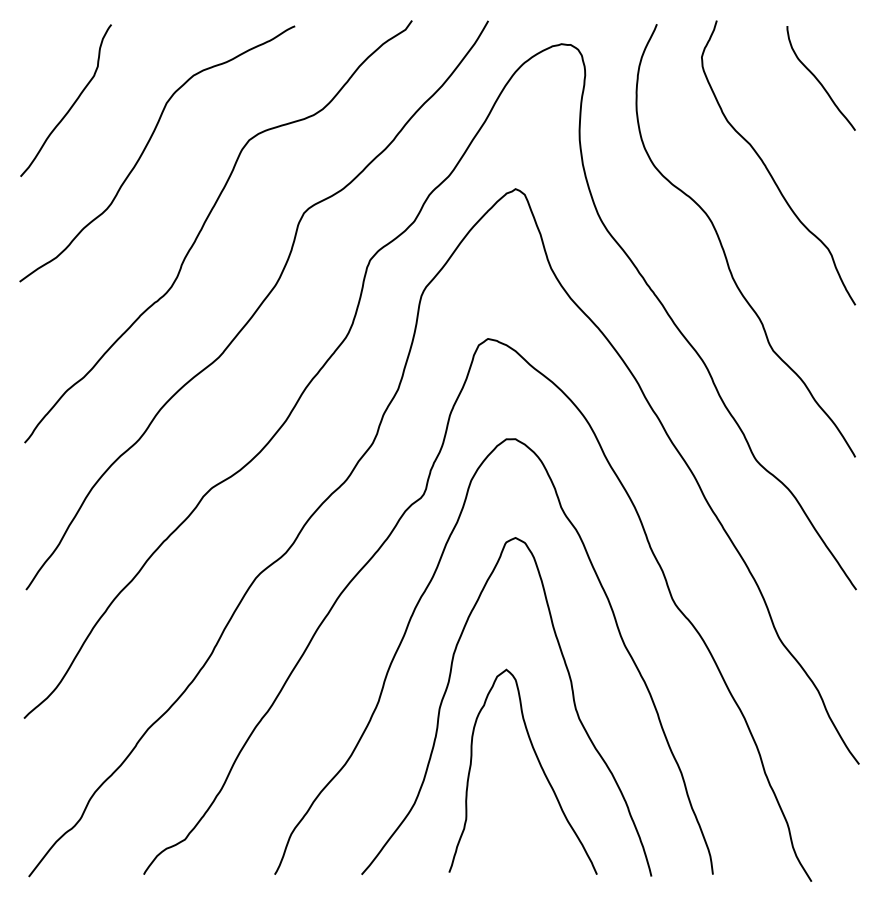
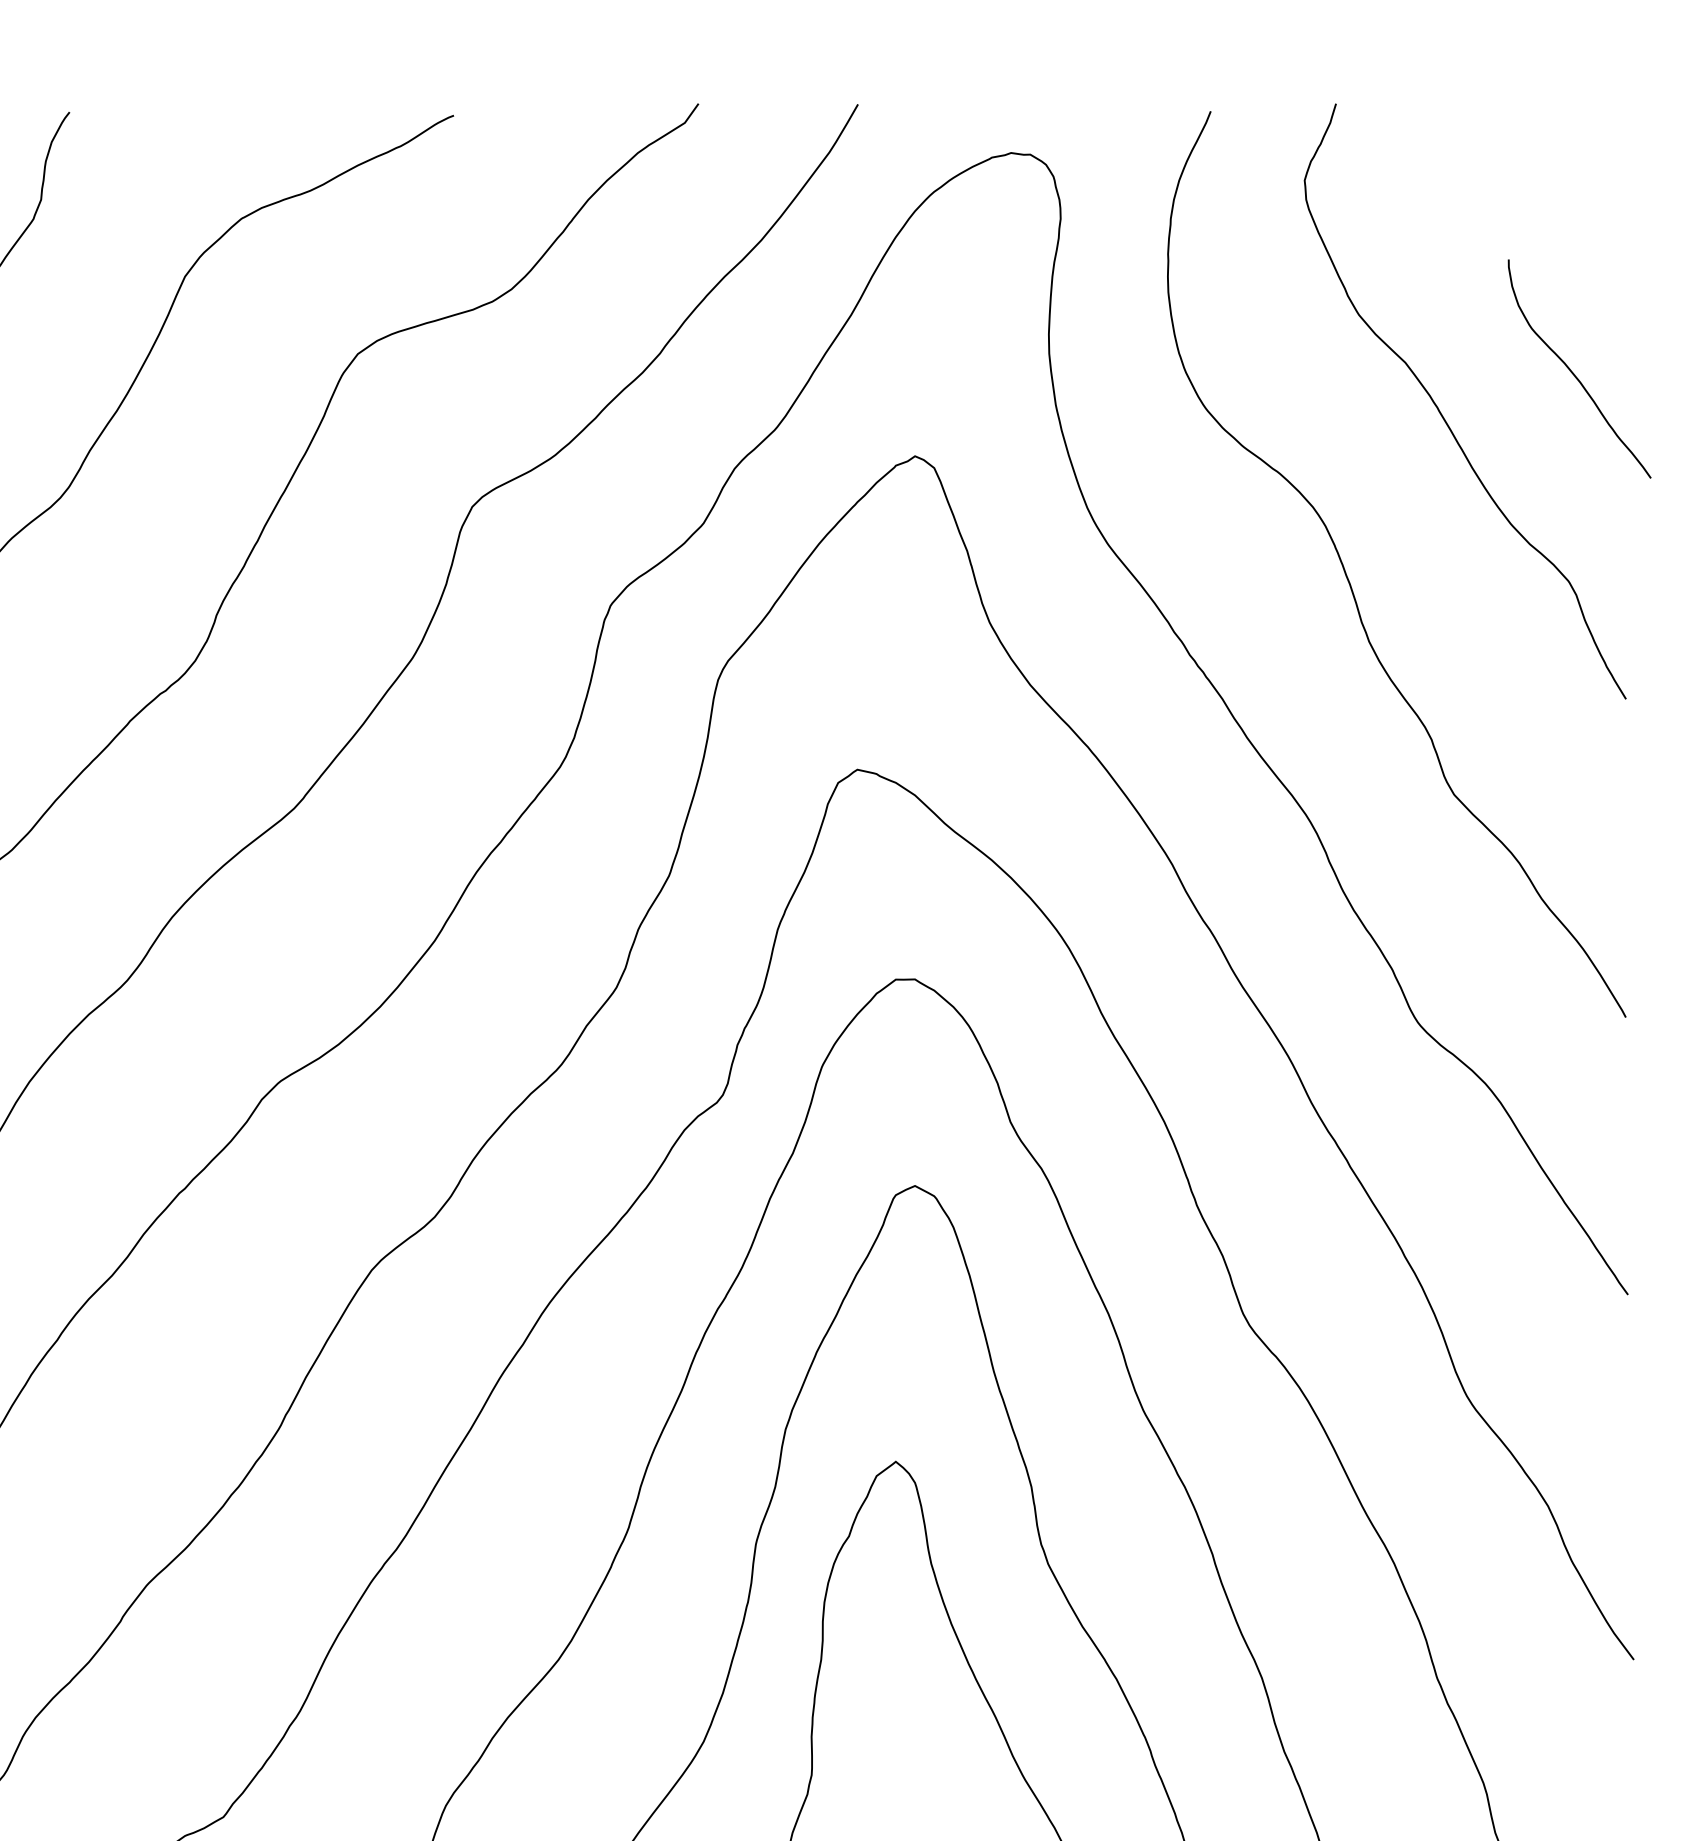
curve: (818, 79) -> (1573, 371), moved

